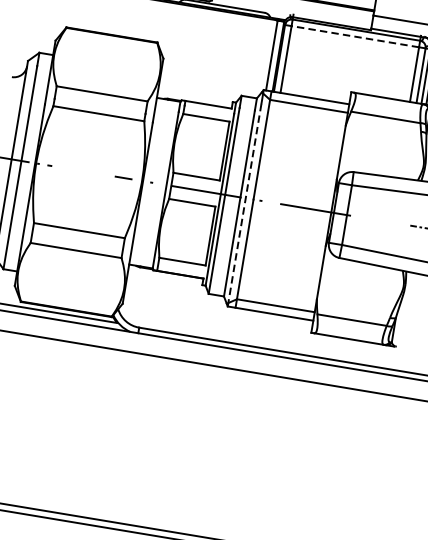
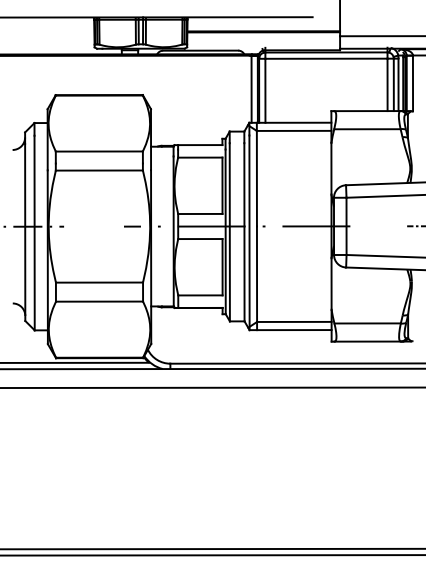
line: (354, 36) -> (325, 58), dashed -> solid
line: (244, 204) -> (249, 232), dashed -> solid

